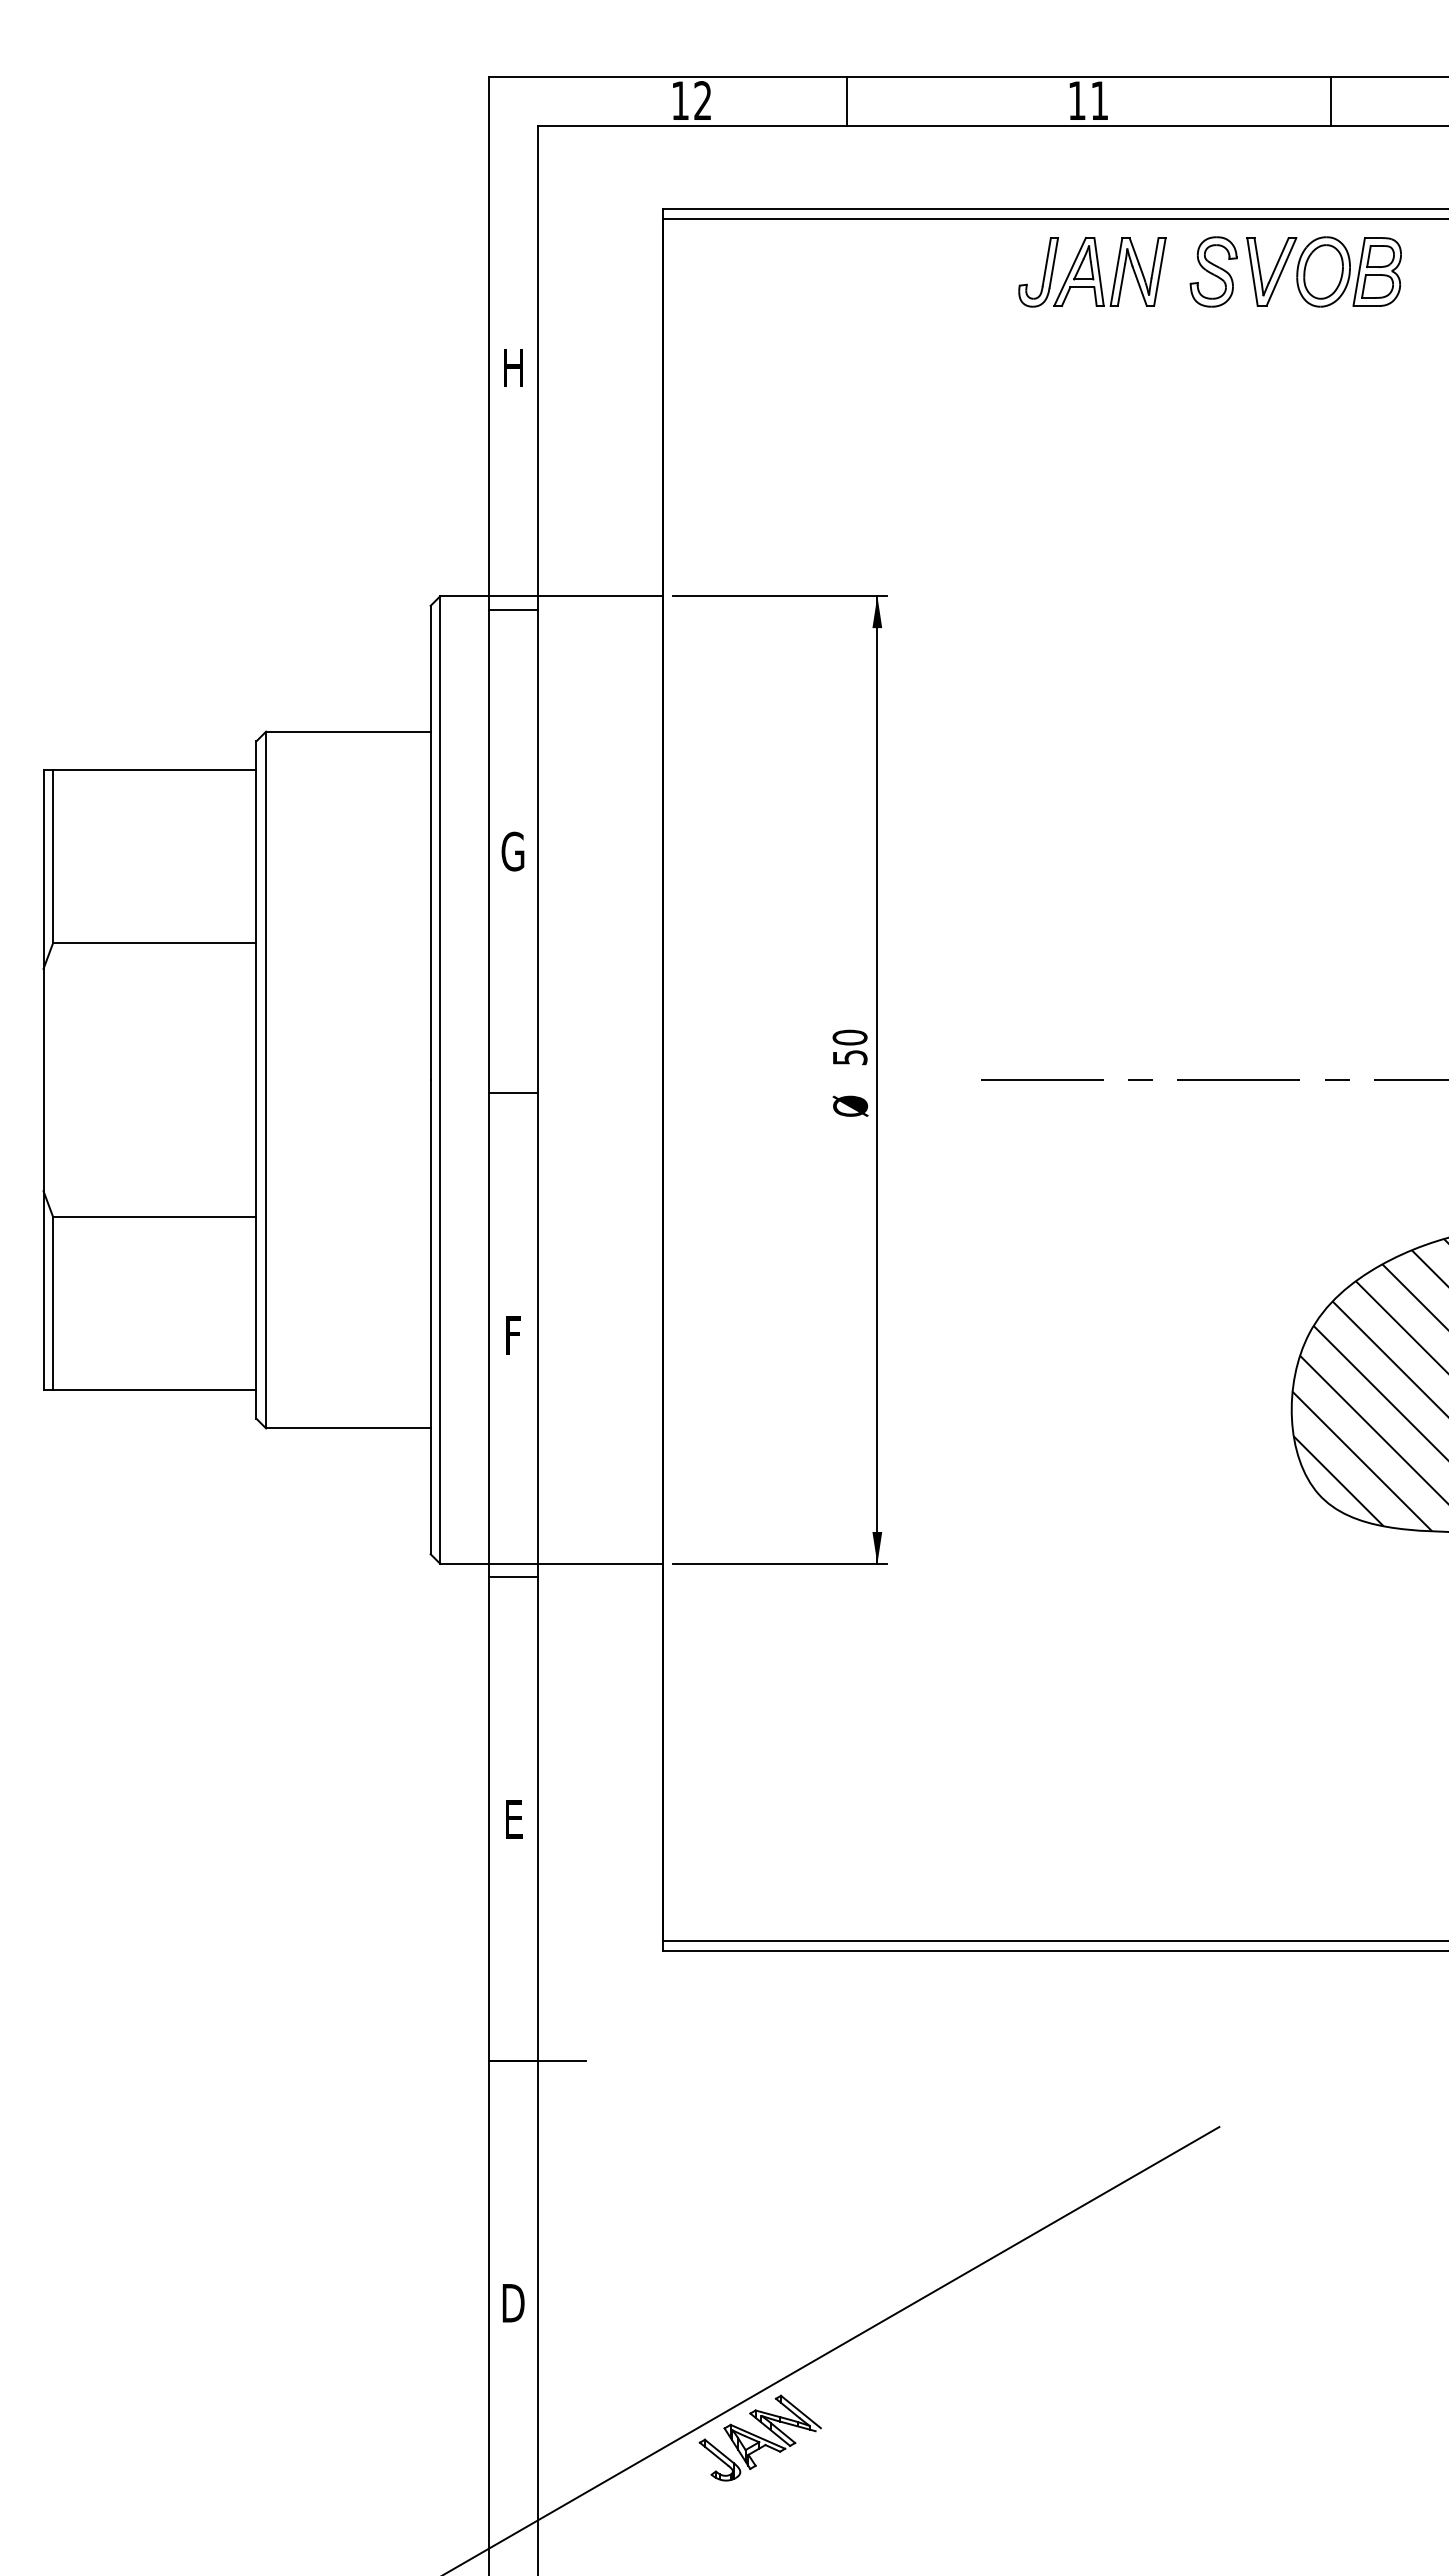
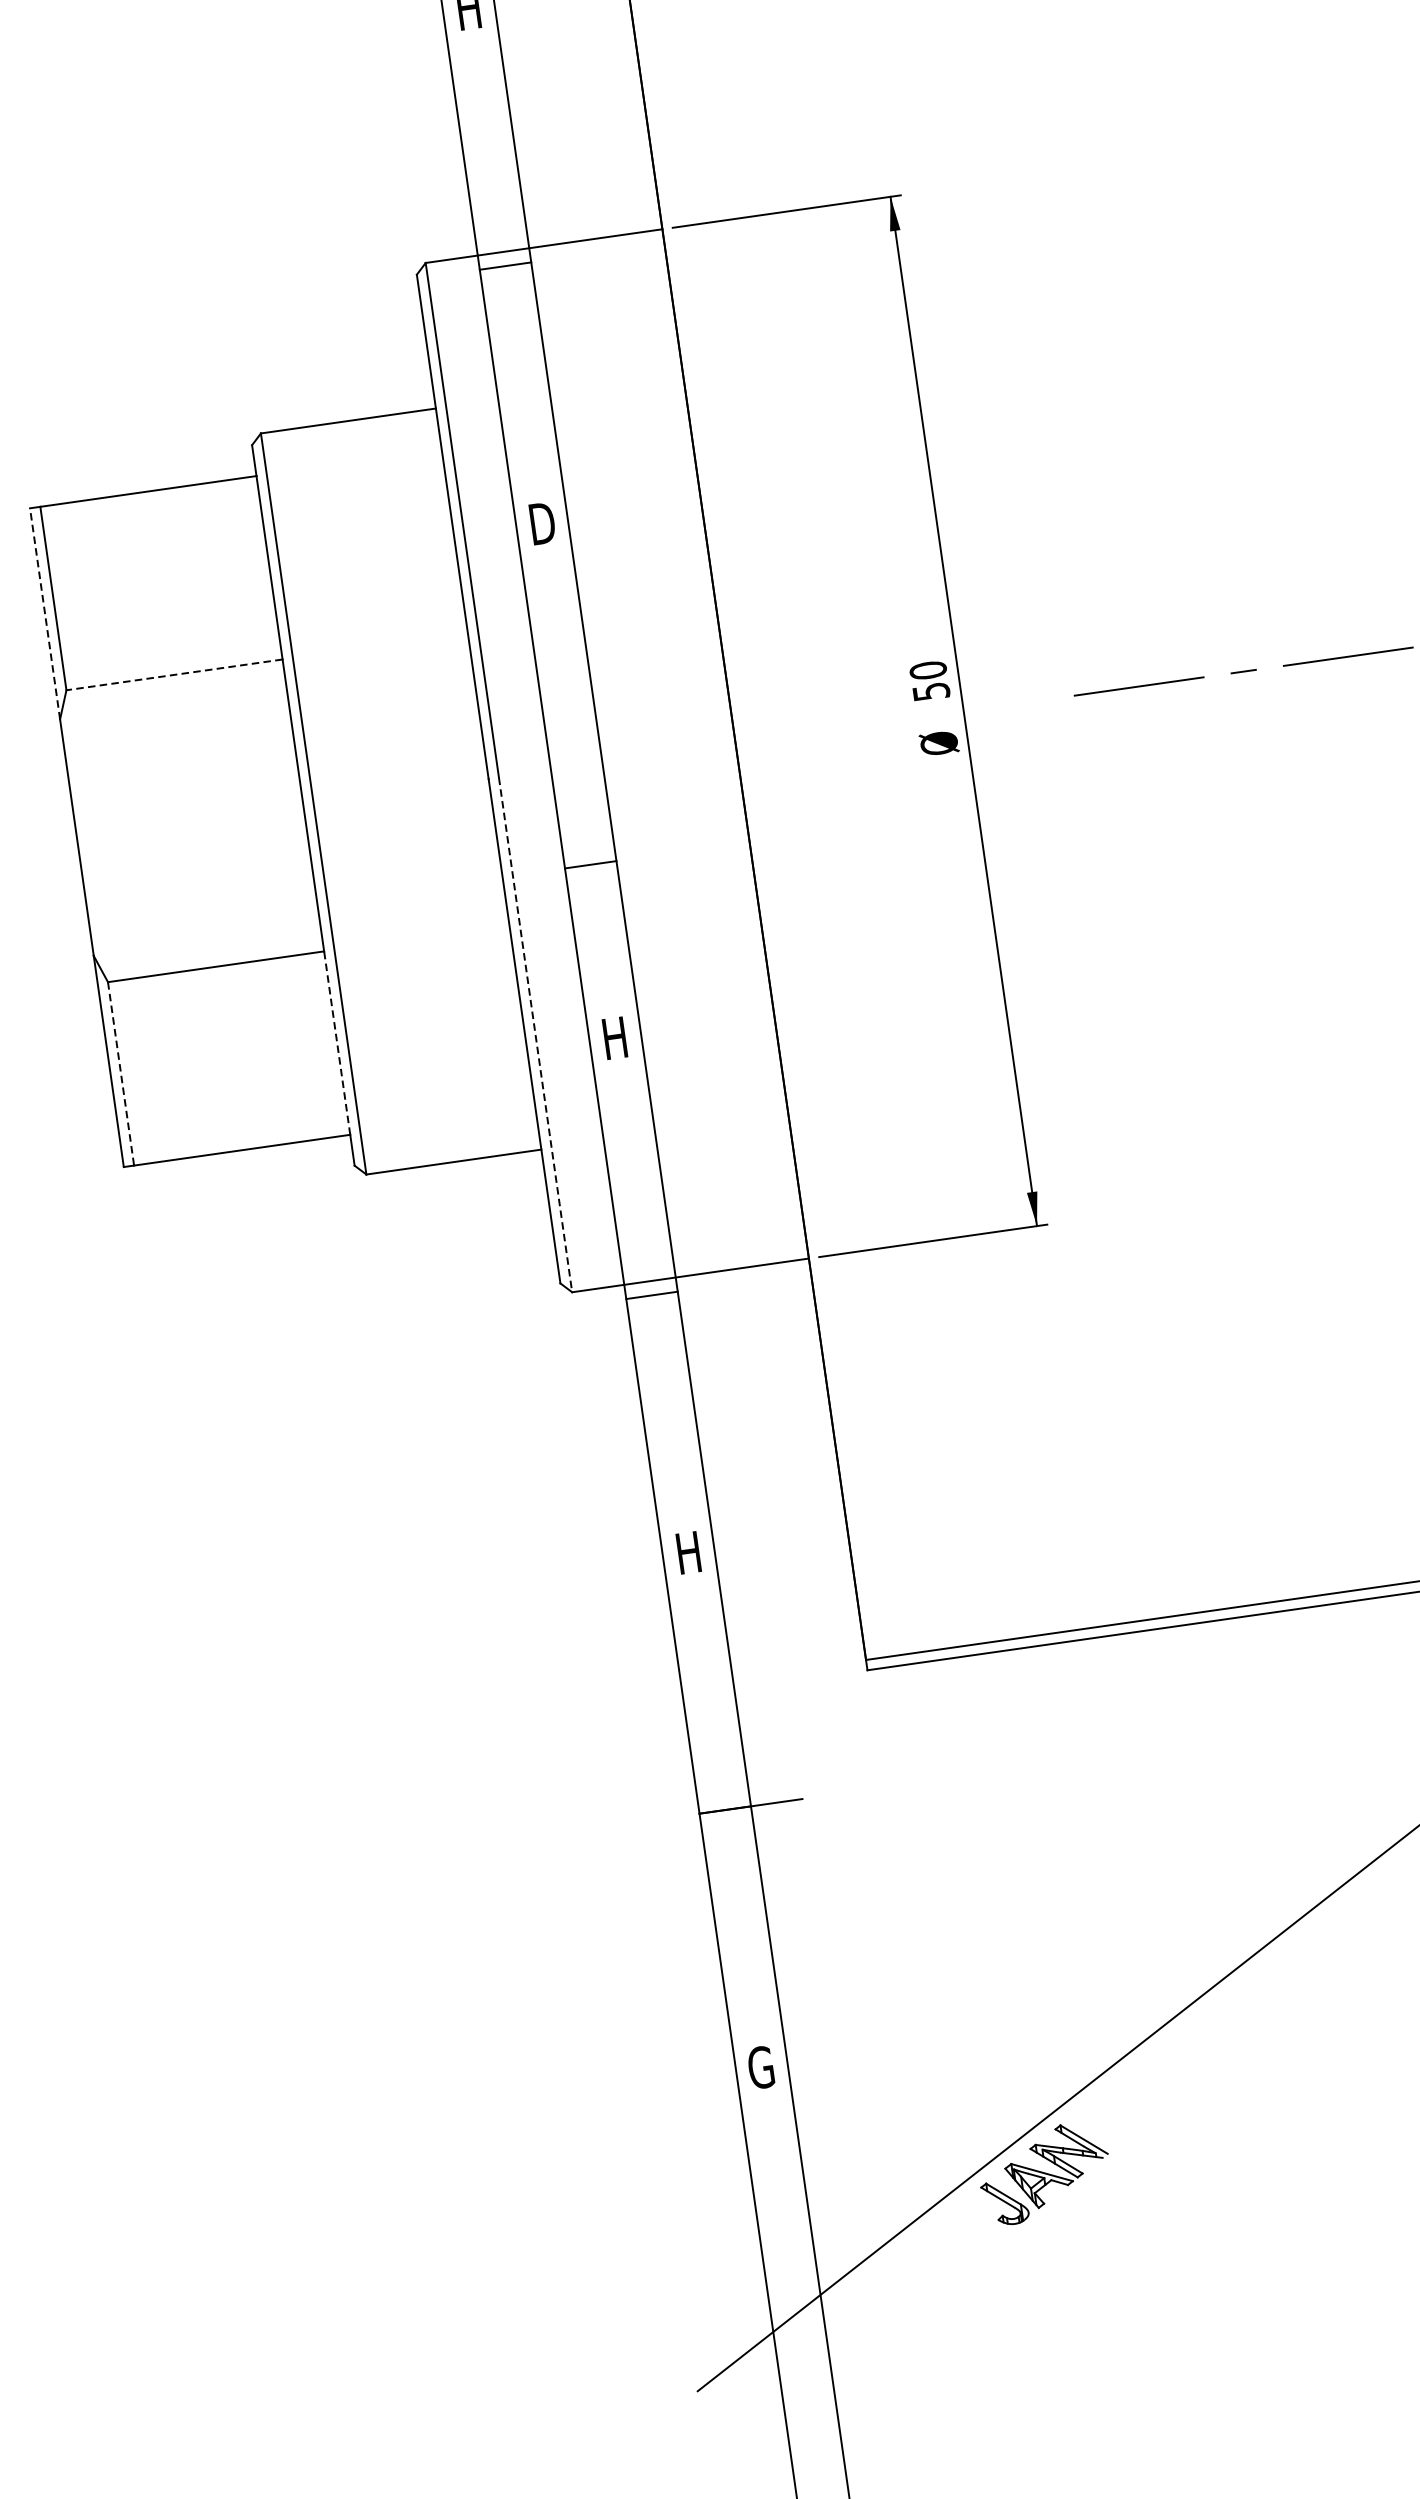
text: (512, 851) -> (541, 523), G -> D
line: (43, 869) -> (44, 613), solid -> dashed
line: (154, 942) -> (174, 674), solid -> dashed
line: (513, 1093) -> (590, 864), moved
line: (256, 1303) -> (337, 1043), solid -> dashed
line: (53, 1304) -> (121, 1074), solid -> dashed
line: (440, 1322) -> (535, 1035), solid -> dashed
text: (512, 1335) -> (614, 1038), F -> H
text: (513, 1819) -> (688, 1553), E -> H
text: (512, 2303) -> (760, 2067), D -> G

